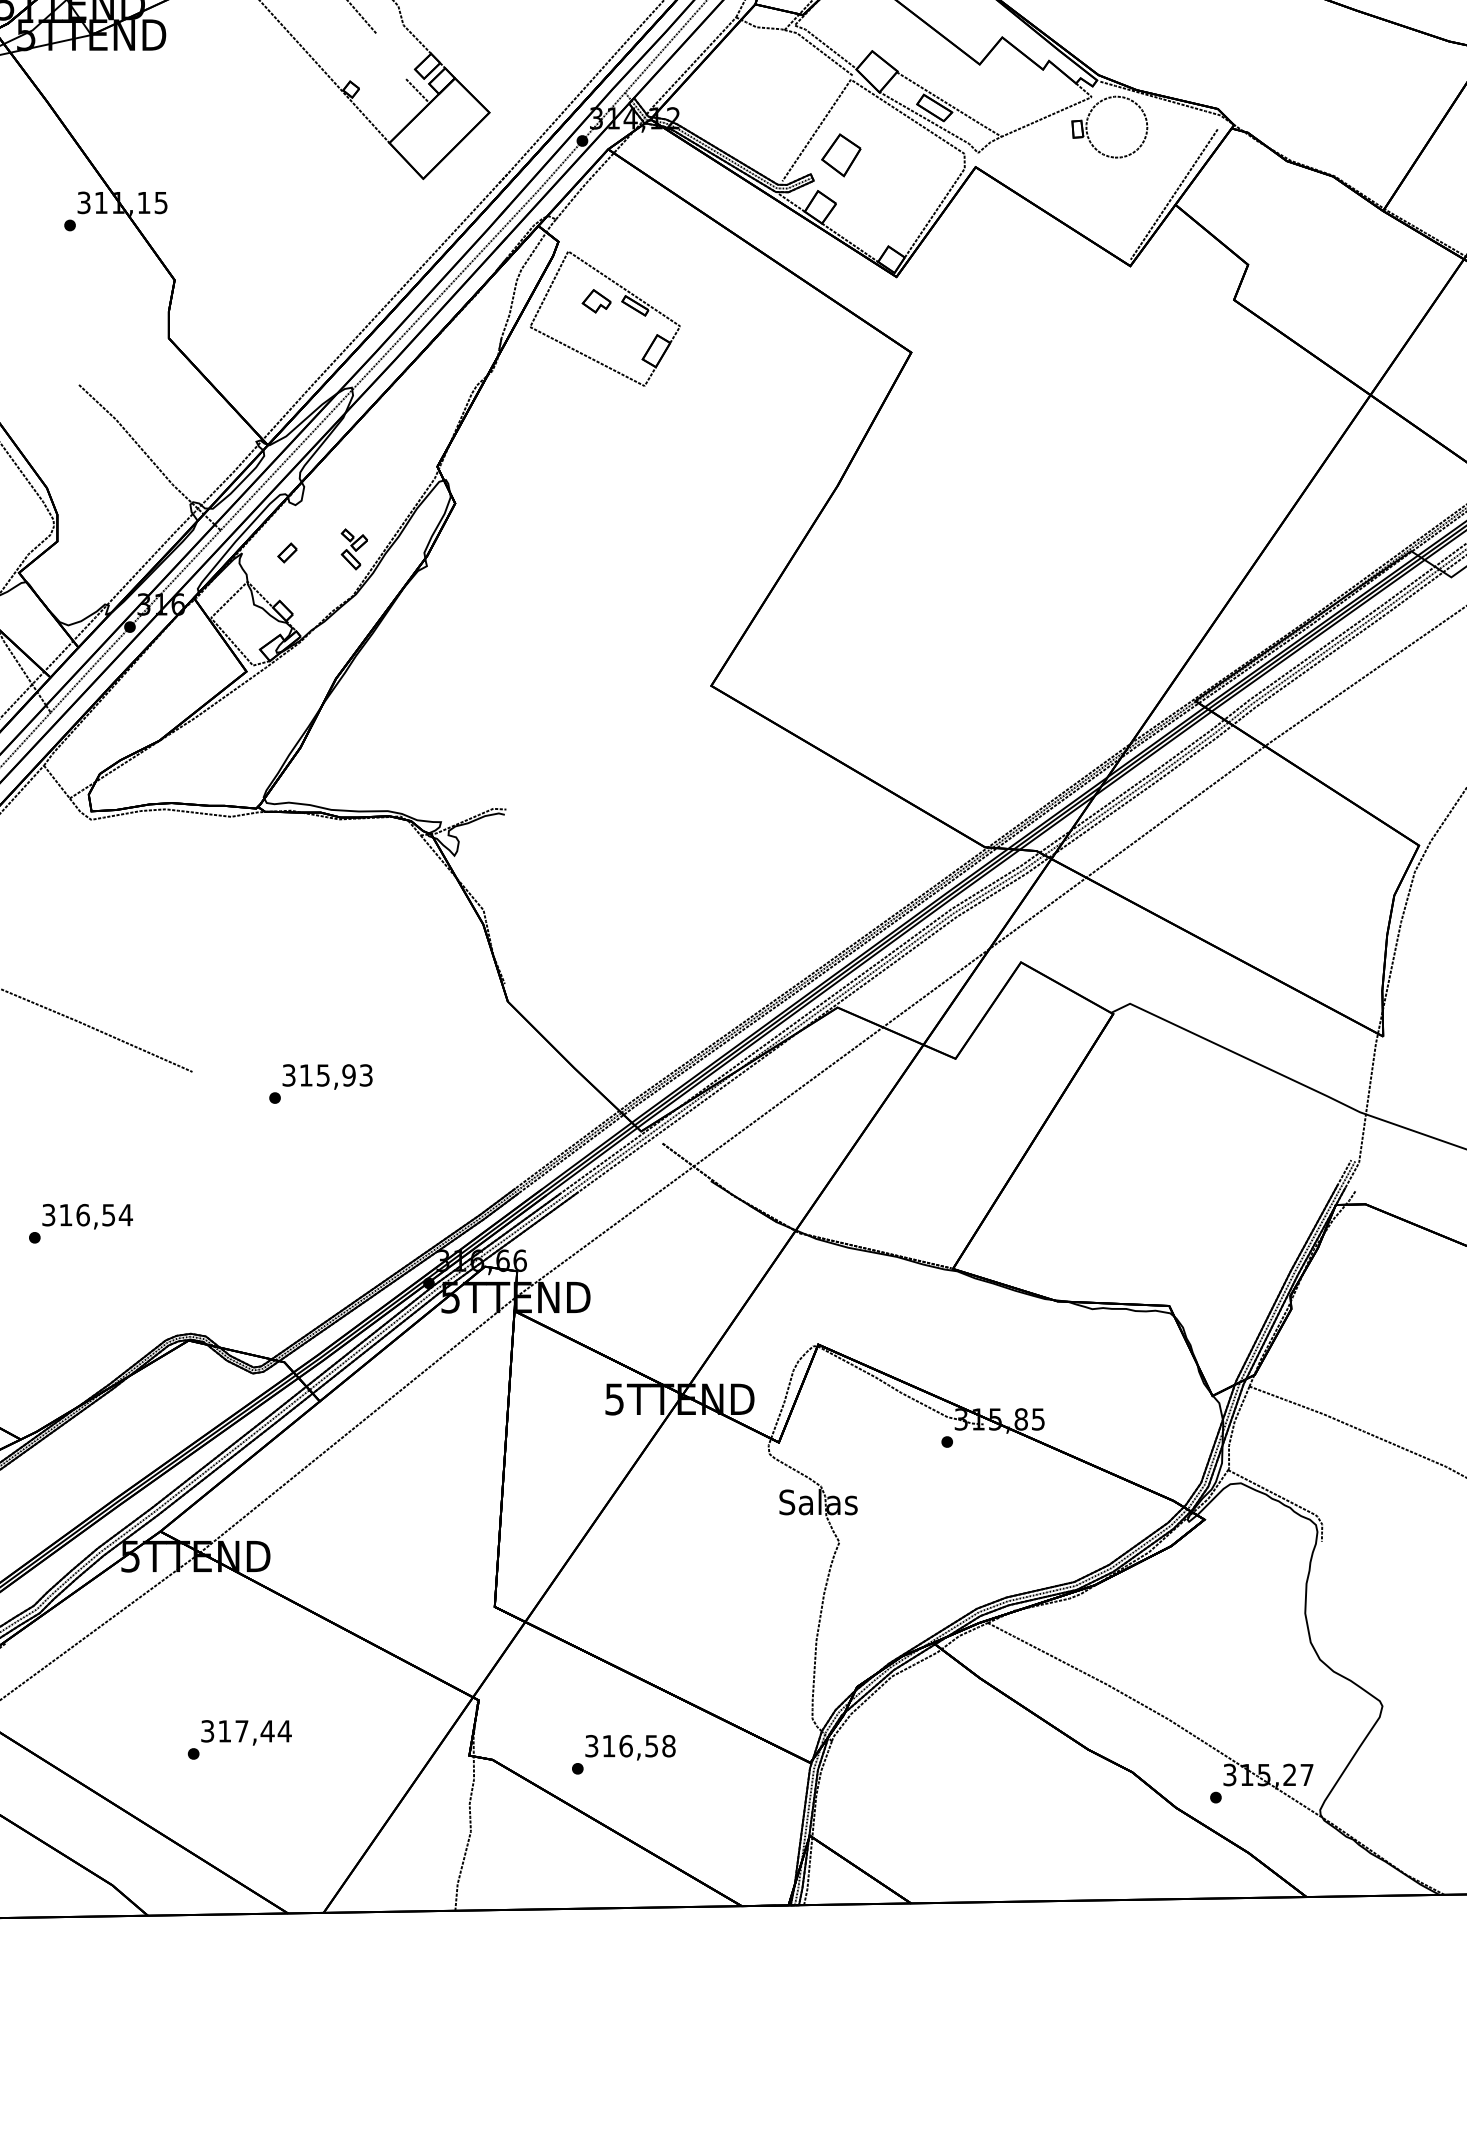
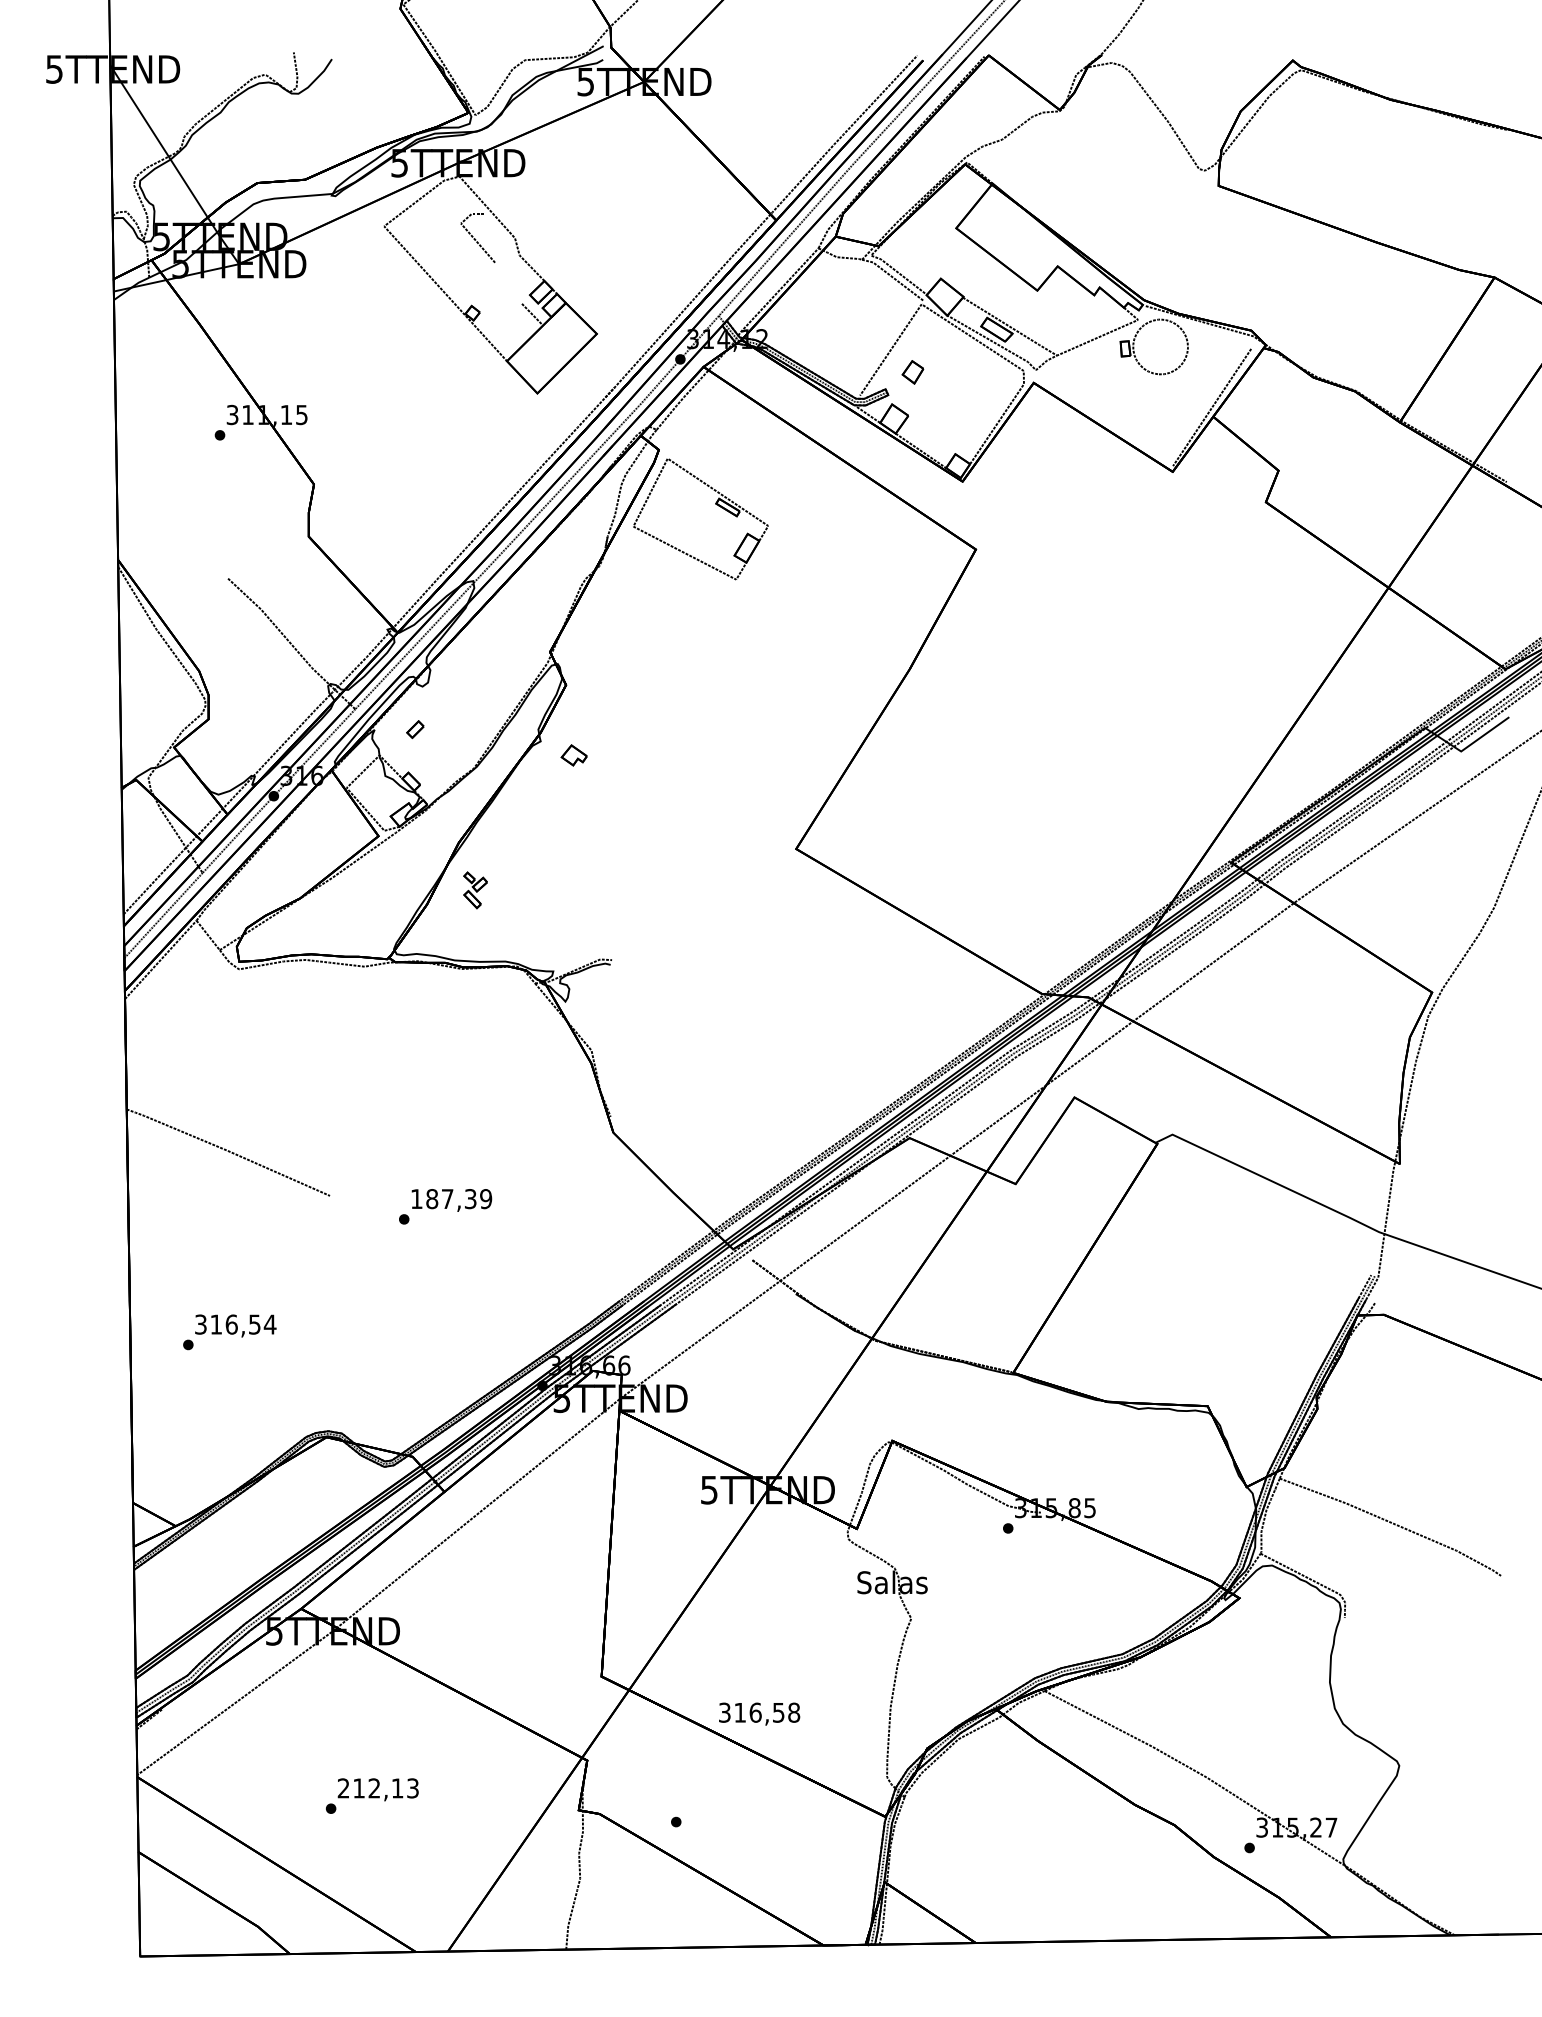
part: (840, 155) -> (912, 372), size x0.6
part: (595, 301) -> (573, 755), moved
part: (354, 549) -> (475, 890), moved
text: (327, 1075) -> (451, 1199), 315,93 -> 187,39
text: (246, 1731) -> (378, 1788), 317,44 -> 212,13
text: (630, 1747) -> (759, 1713), moved

